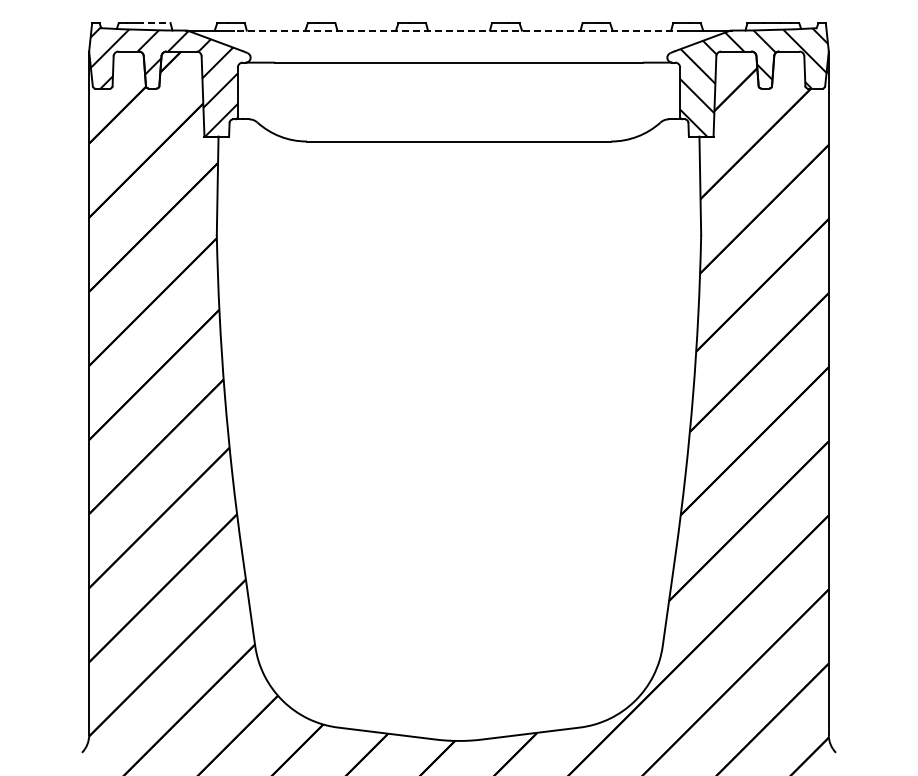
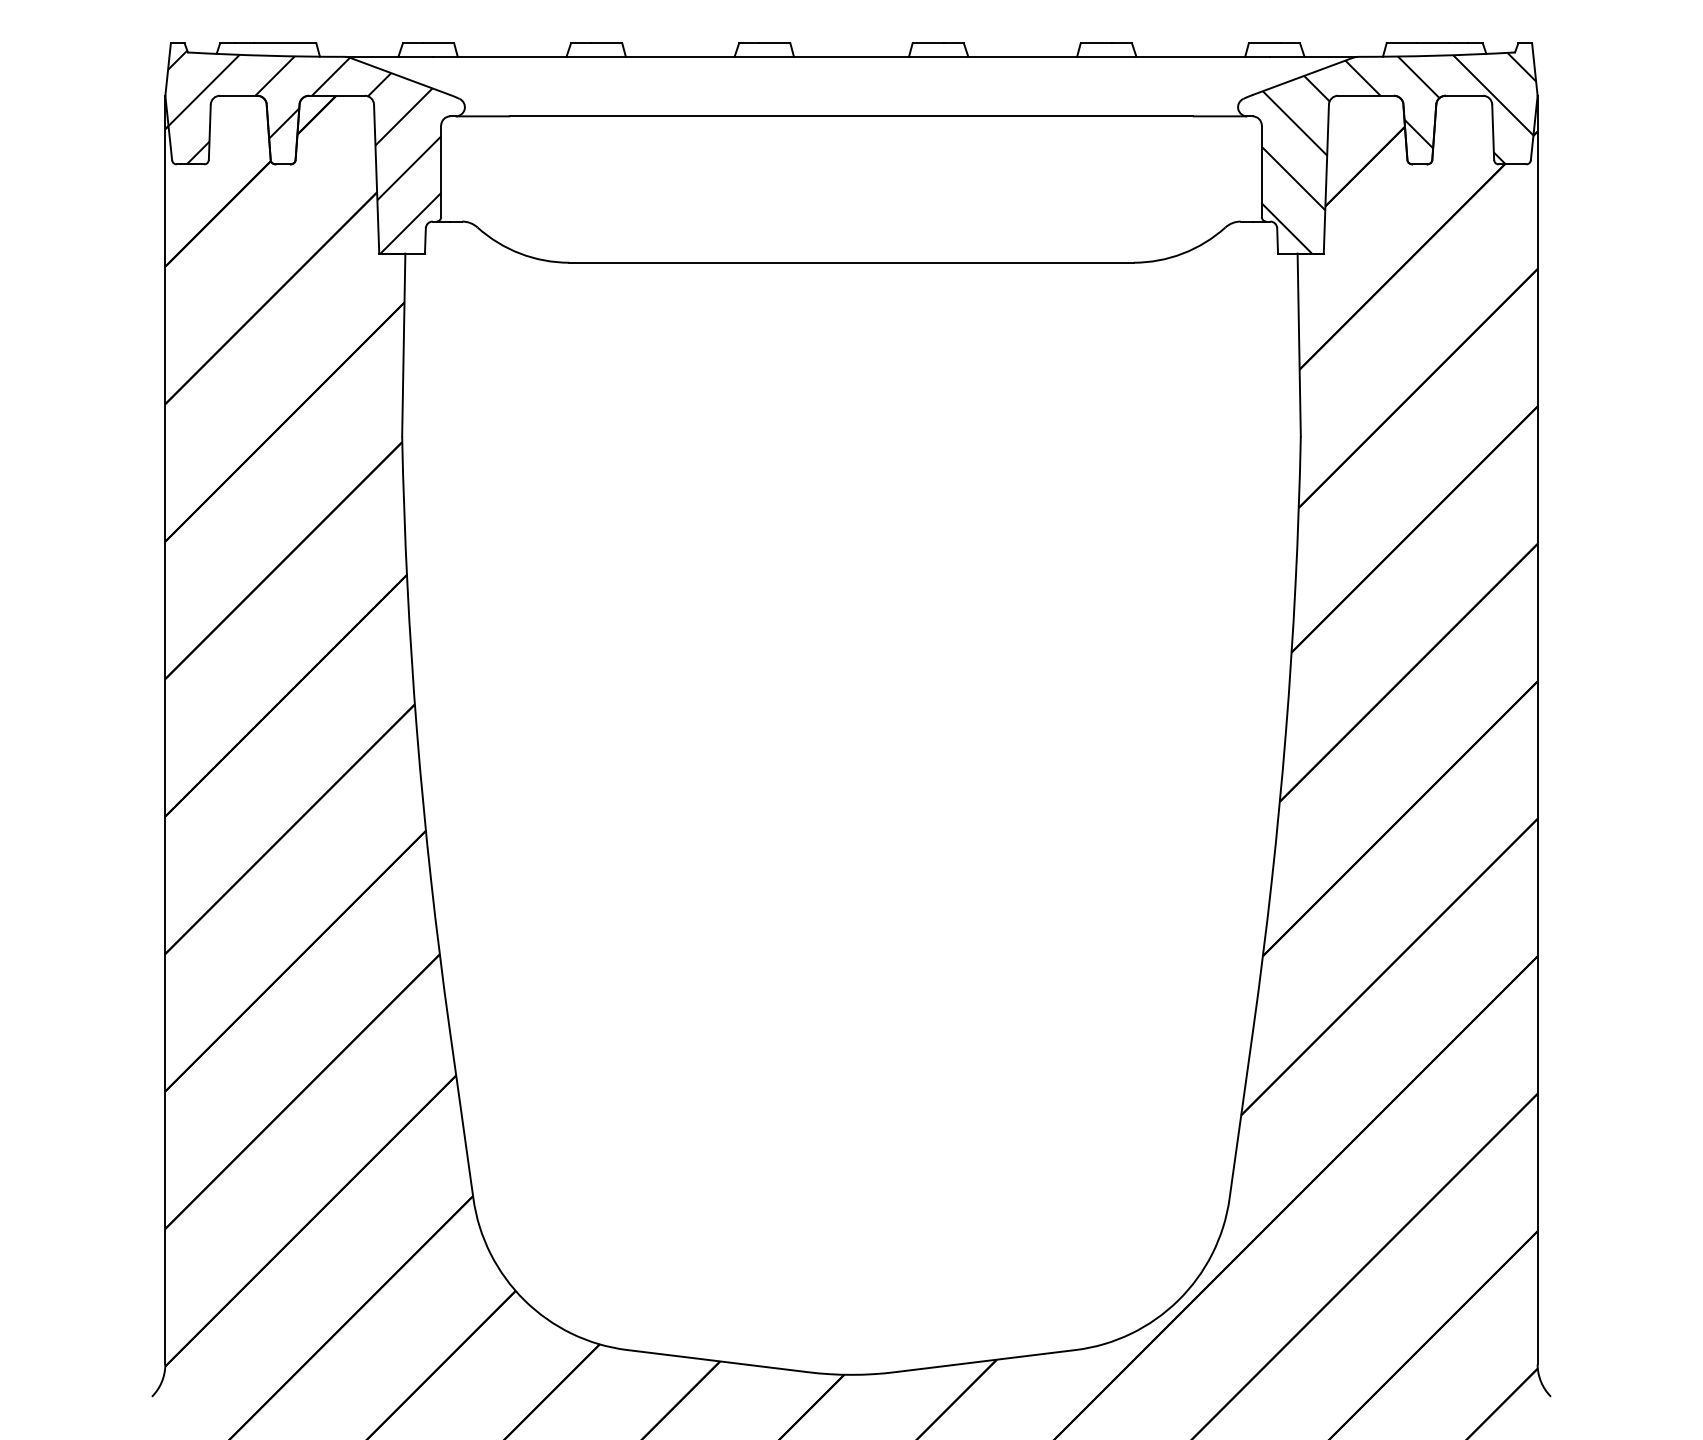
line: (153, 23) -> (284, 43), dashed -> solid
line: (458, 30) -> (850, 56), dashed -> solid

